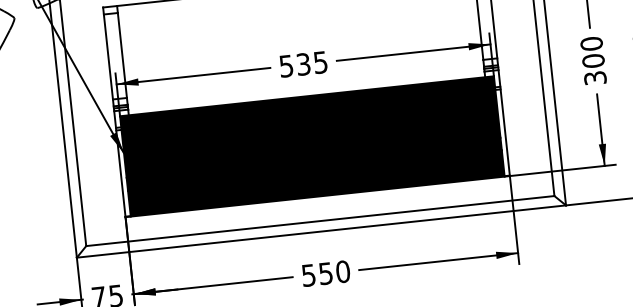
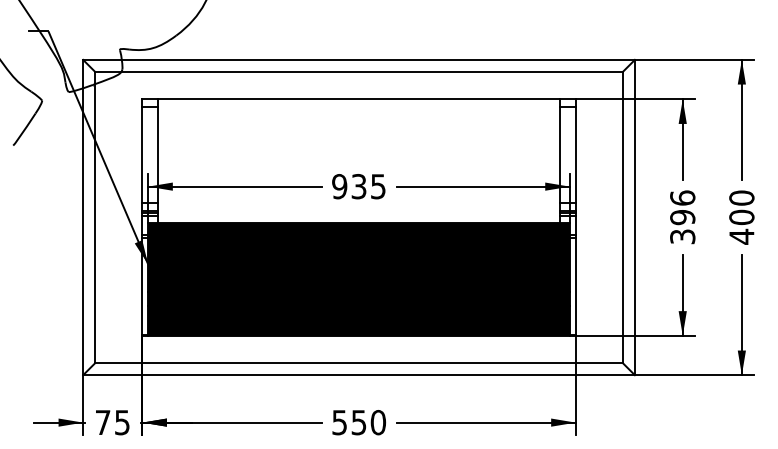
text: (592, 52) -> (682, 207), 300 -> 396
text: (286, 66) -> (339, 186), 535 -> 935

